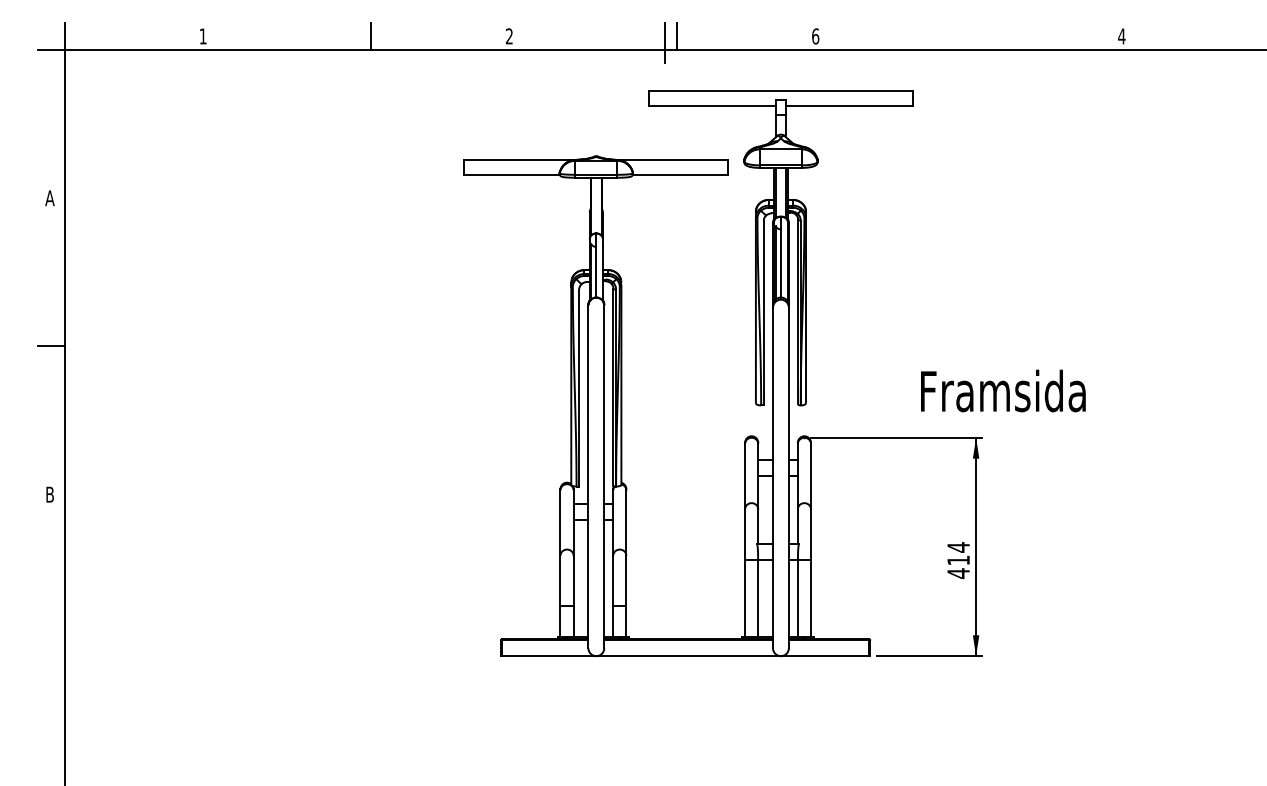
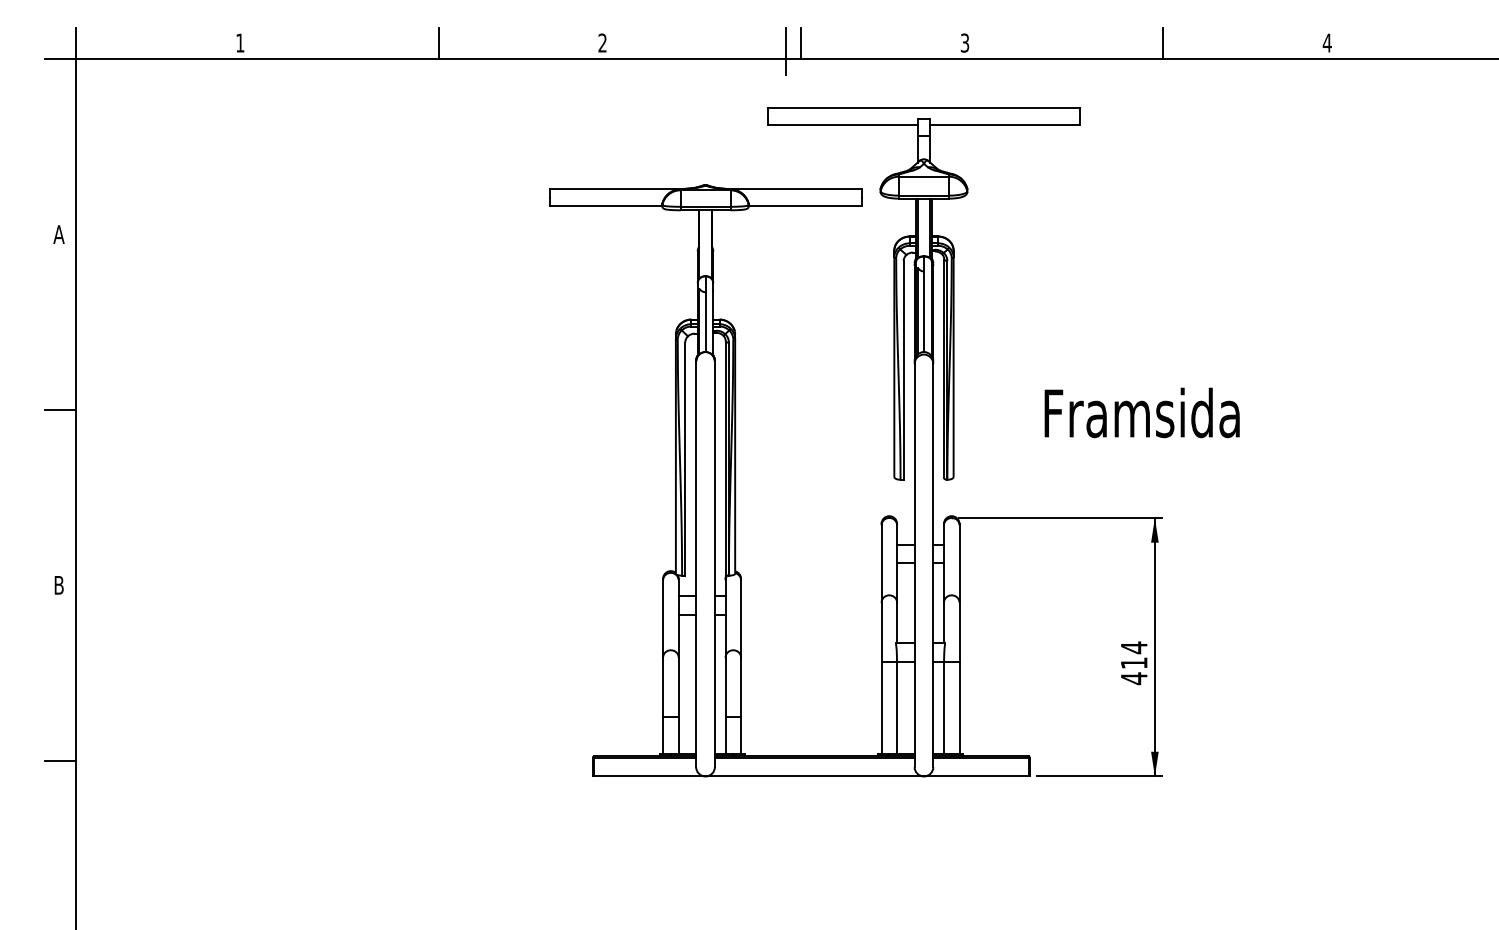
text: (815, 36) -> (964, 43), 6 -> 3
line: (983, 36) -> (1163, 43), added
text: (1003, 390) -> (1142, 412), moved
line: (51, 642) -> (60, 760), added

